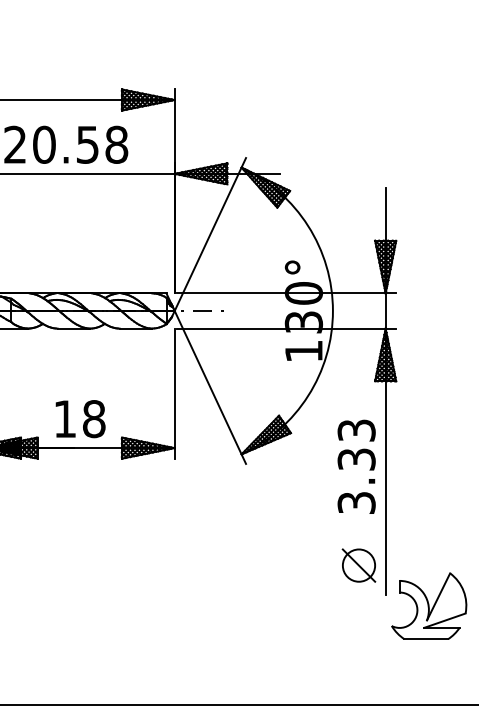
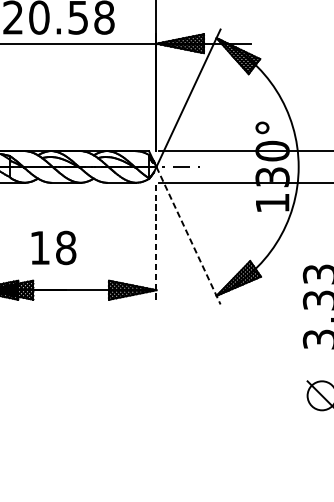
line: (210, 387) -> (188, 235), solid -> dashed
line: (174, 393) -> (156, 241), solid -> dashed
text: (80, 419) -> (53, 248), moved

